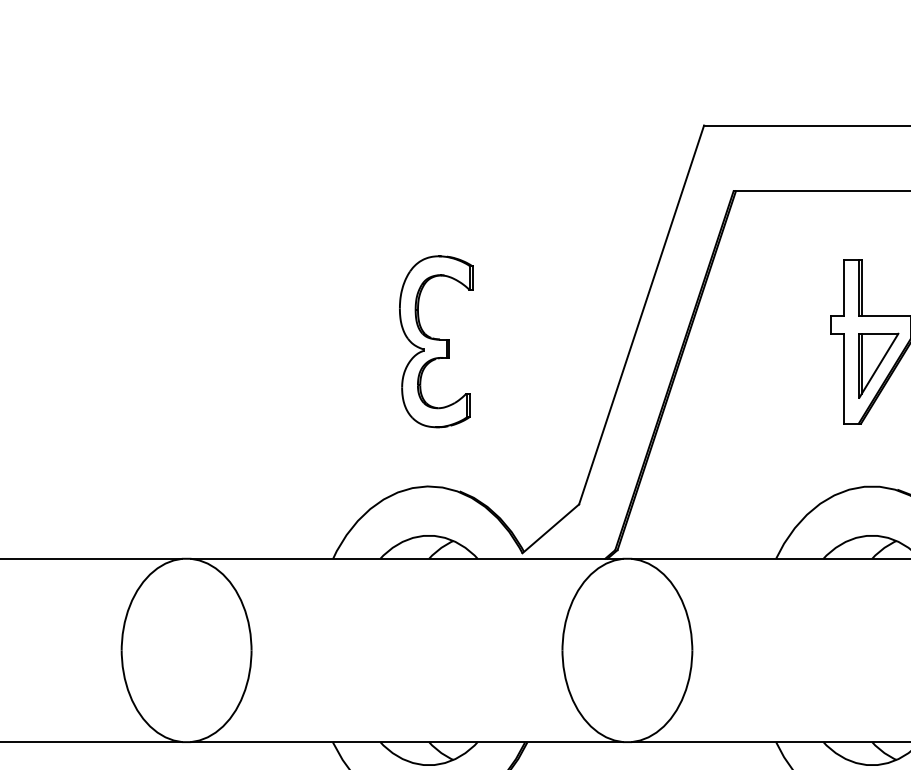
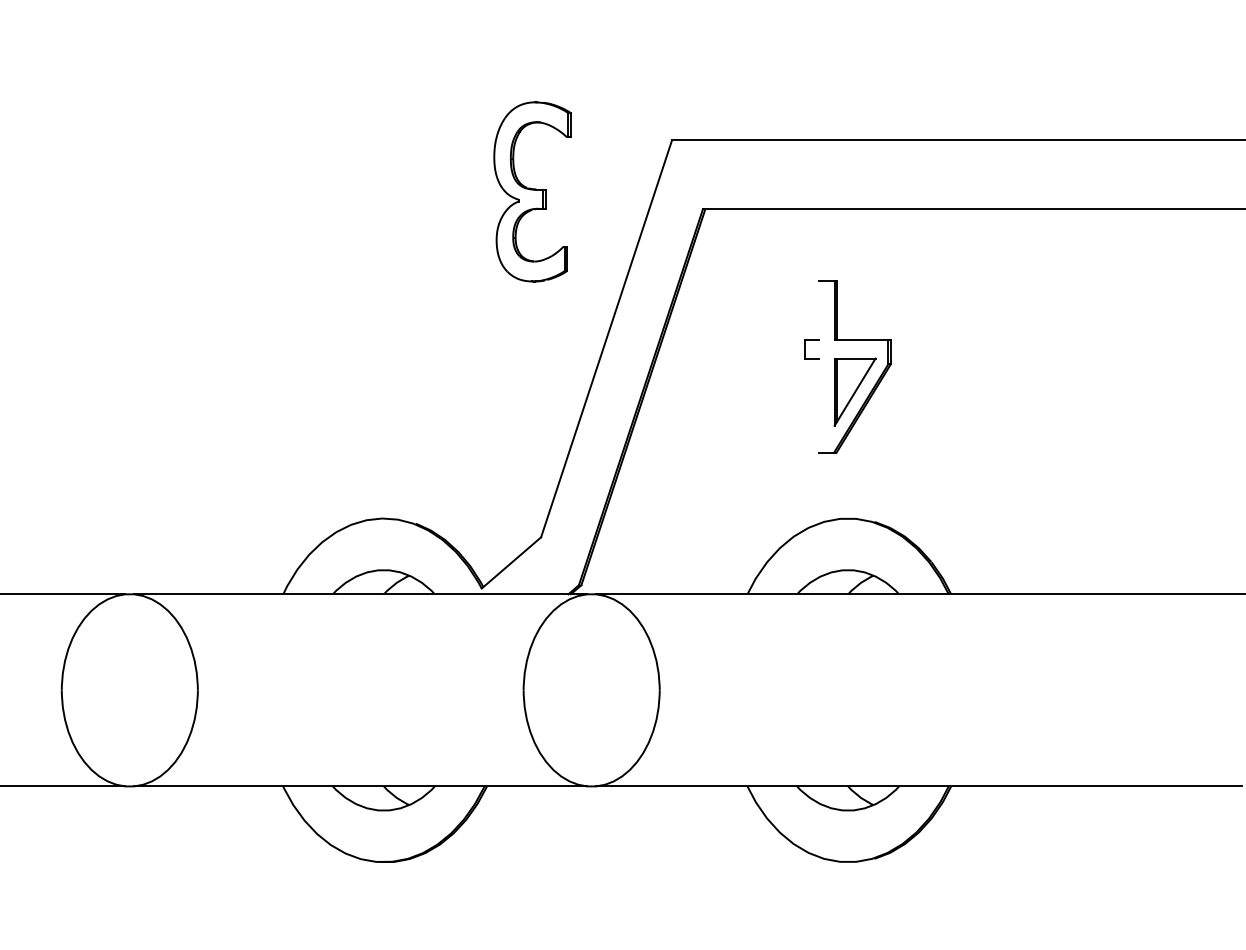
line: (844, 287) -> (819, 310), removed
part: (436, 341) -> (532, 191), moved
line: (844, 378) -> (819, 405), removed

